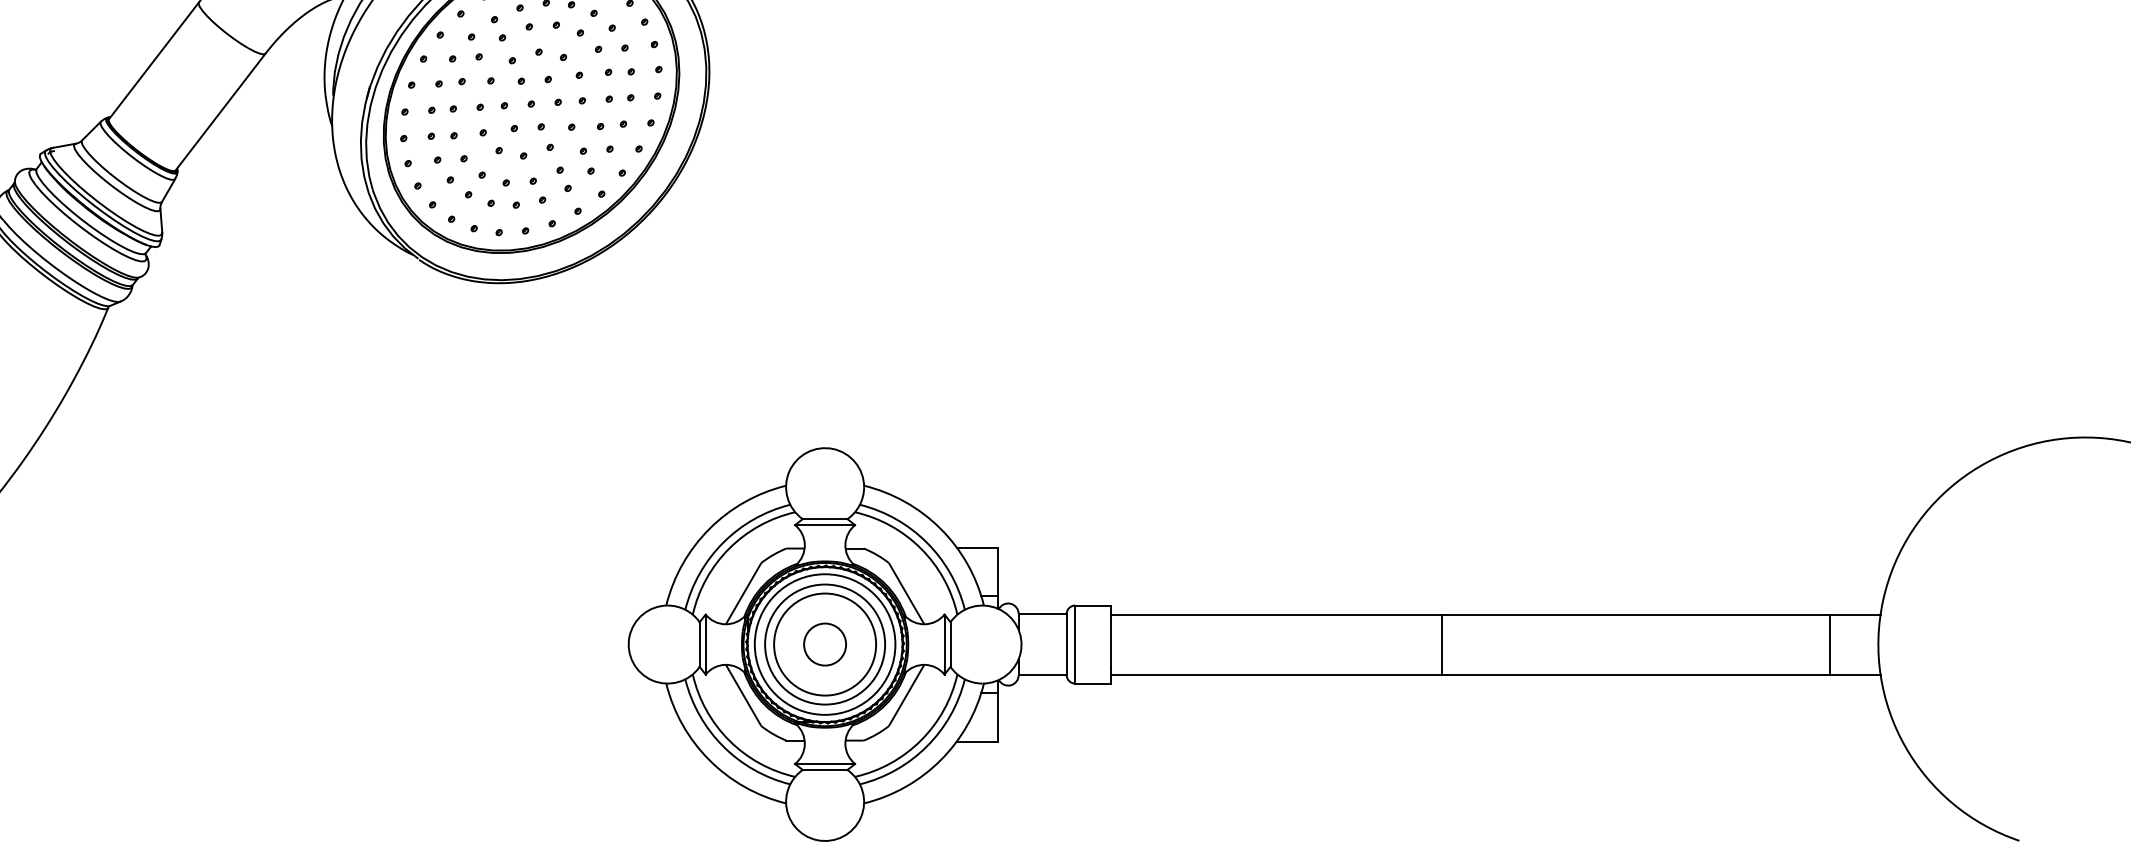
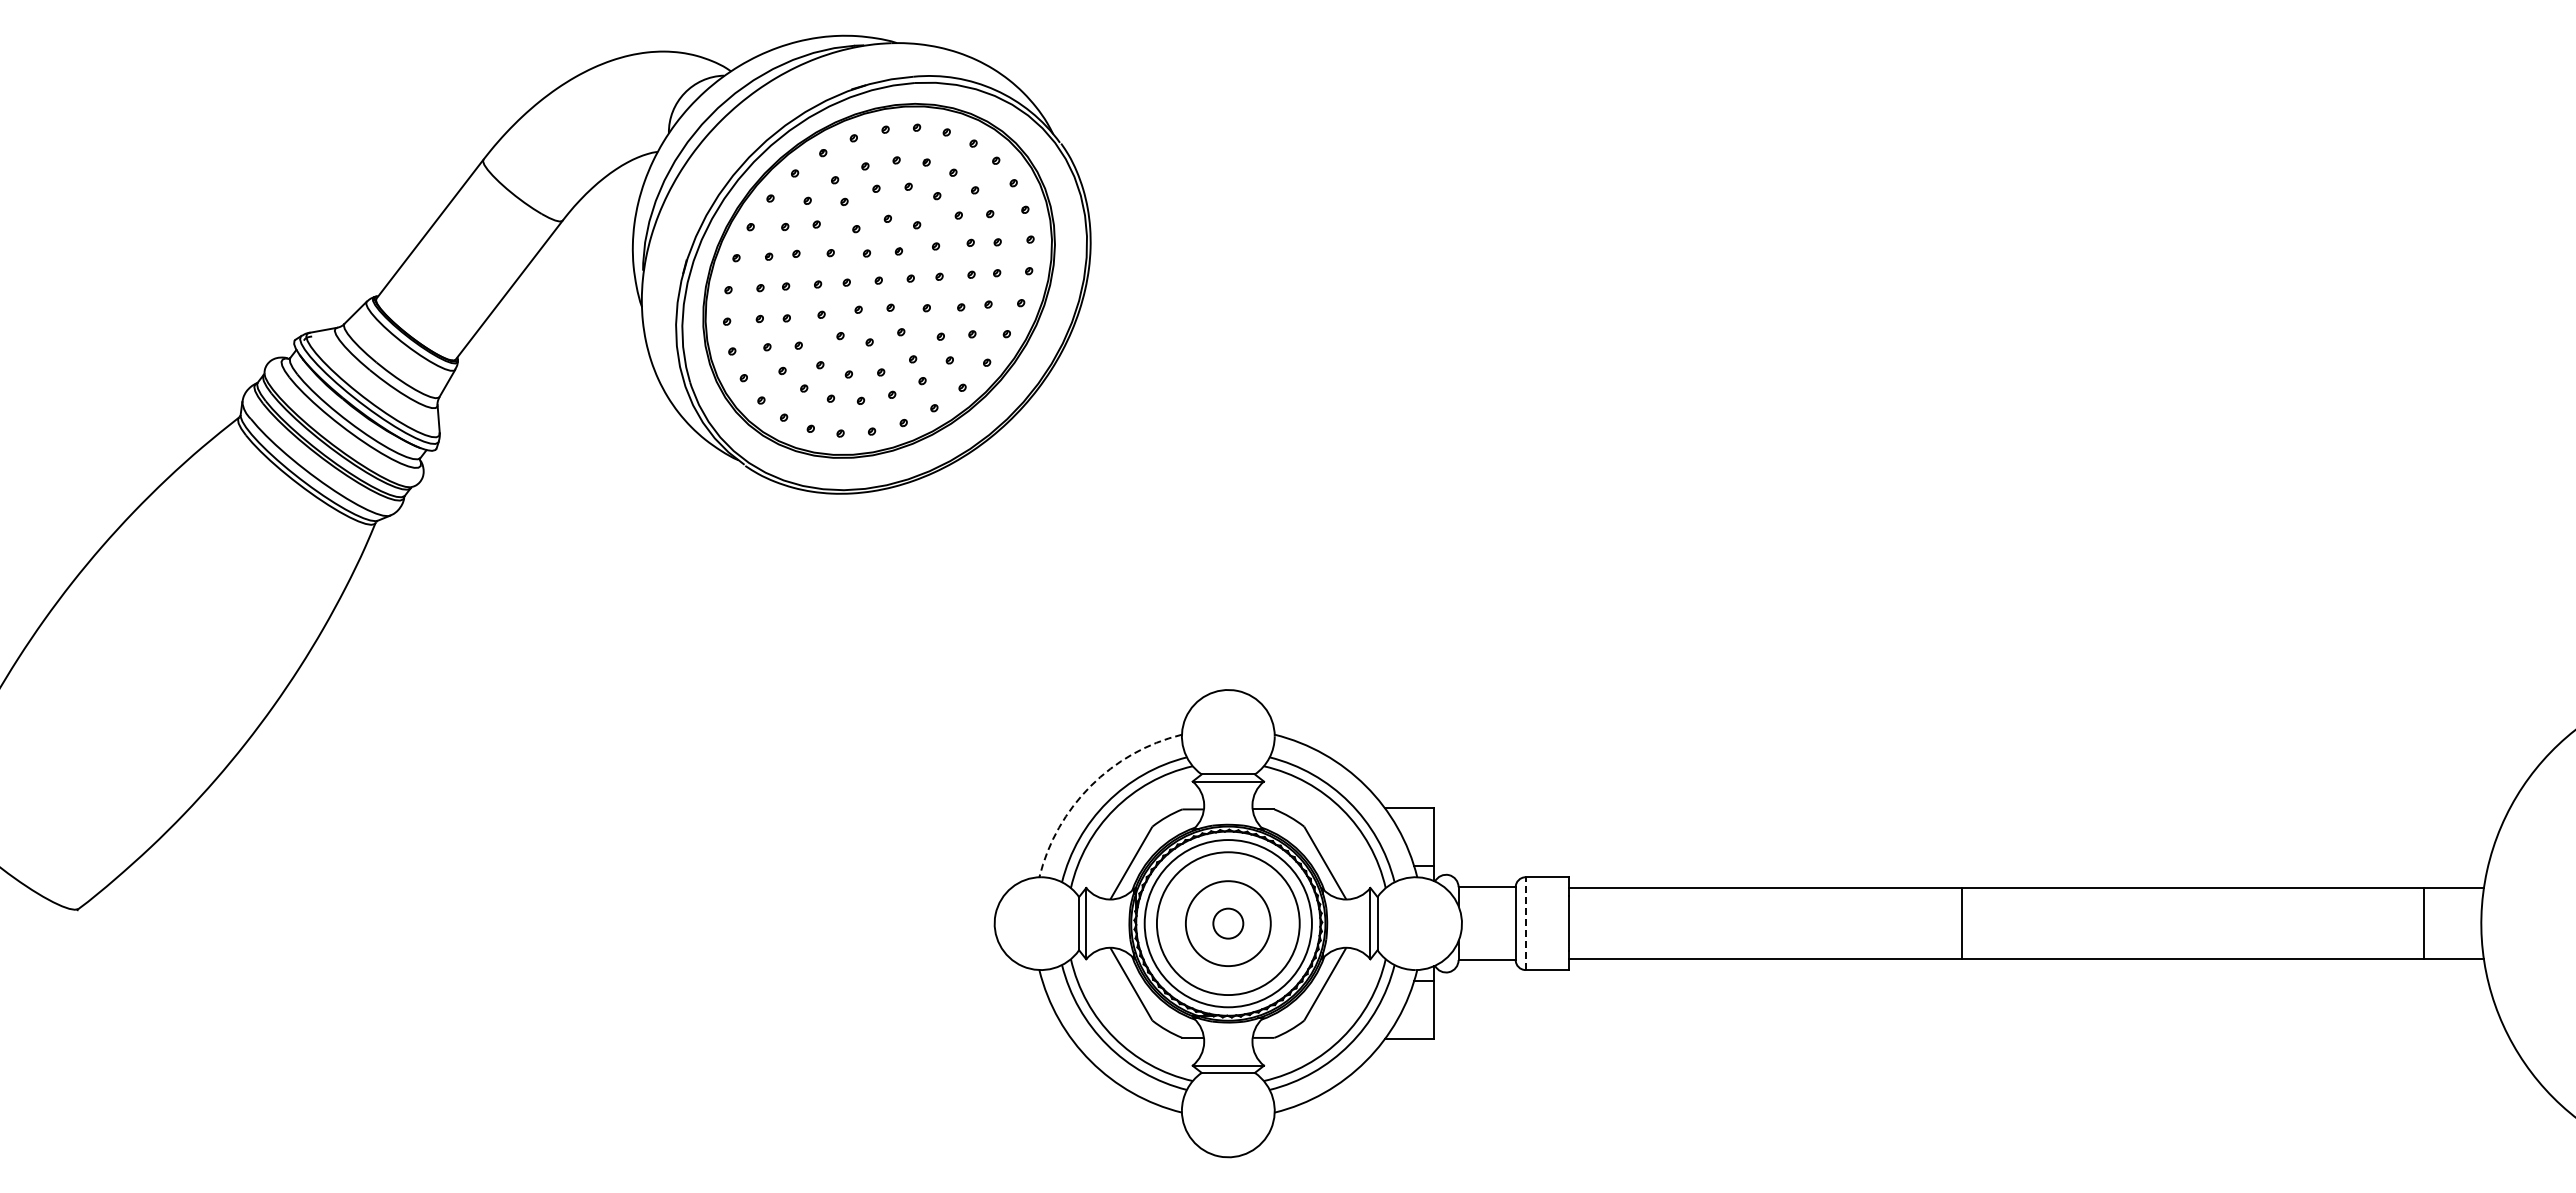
arc: (709, 529) -> (1090, 786), solid -> dashed
circle: (825, 644) -> (1228, 923), size x0.6
circle: (825, 644) -> (1228, 923), size x0.7
line: (1074, 644) -> (1525, 923), solid -> dashed

